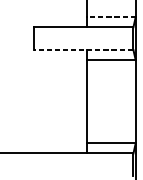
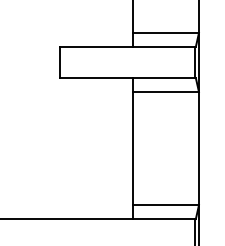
line: (111, 17) -> (165, 33), dashed -> solid
line: (82, 50) -> (126, 78), dashed -> solid

